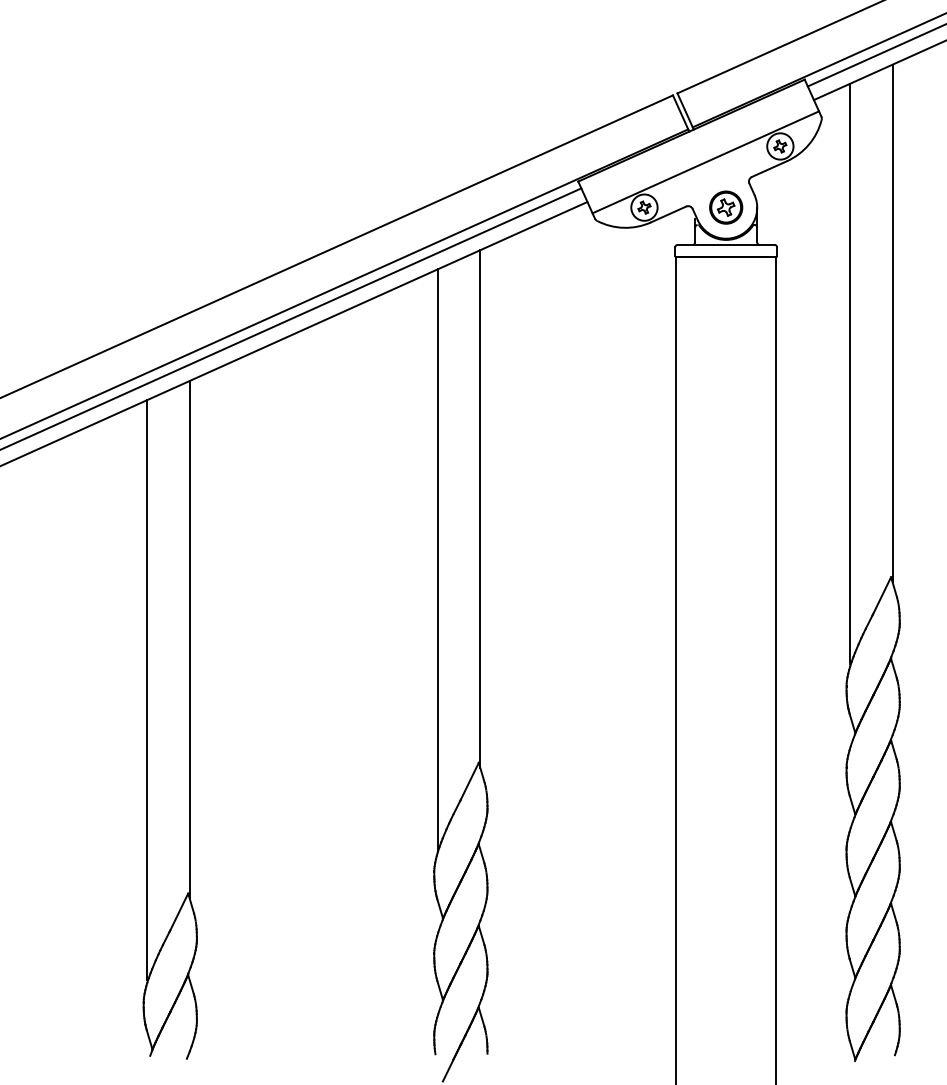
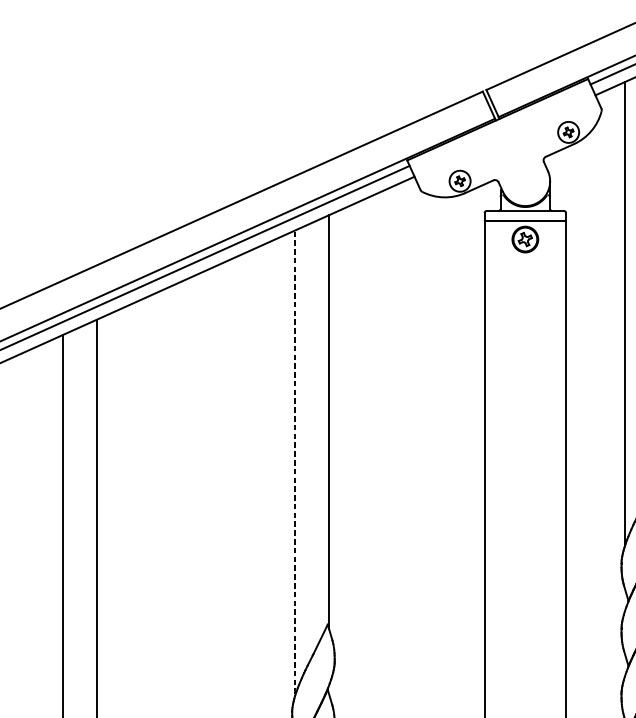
line: (705, 162) -> (508, 145), removed
part: (726, 207) -> (525, 239), moved
line: (438, 558) -> (295, 461), solid -> dashed

